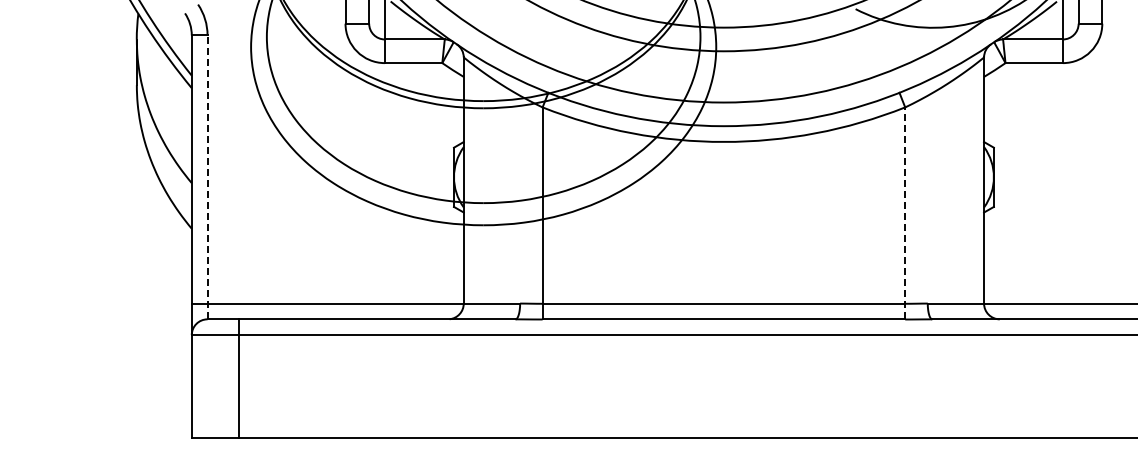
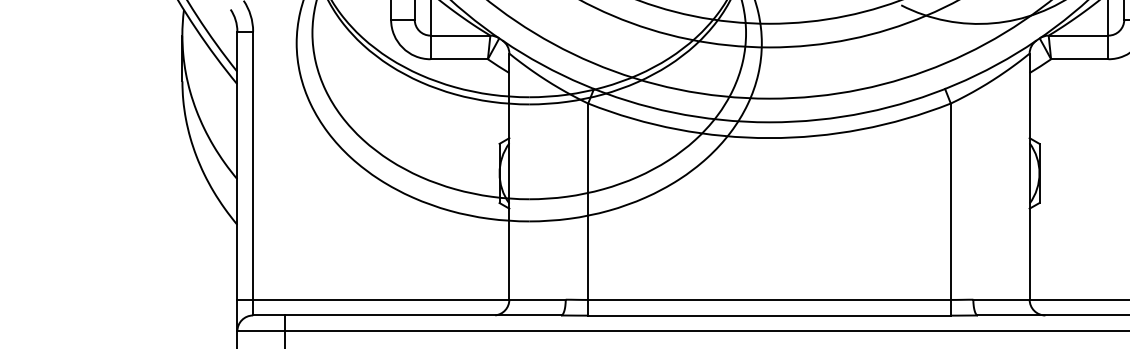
line: (207, 177) -> (253, 173), dashed -> solid
line: (905, 212) -> (951, 208), dashed -> solid

